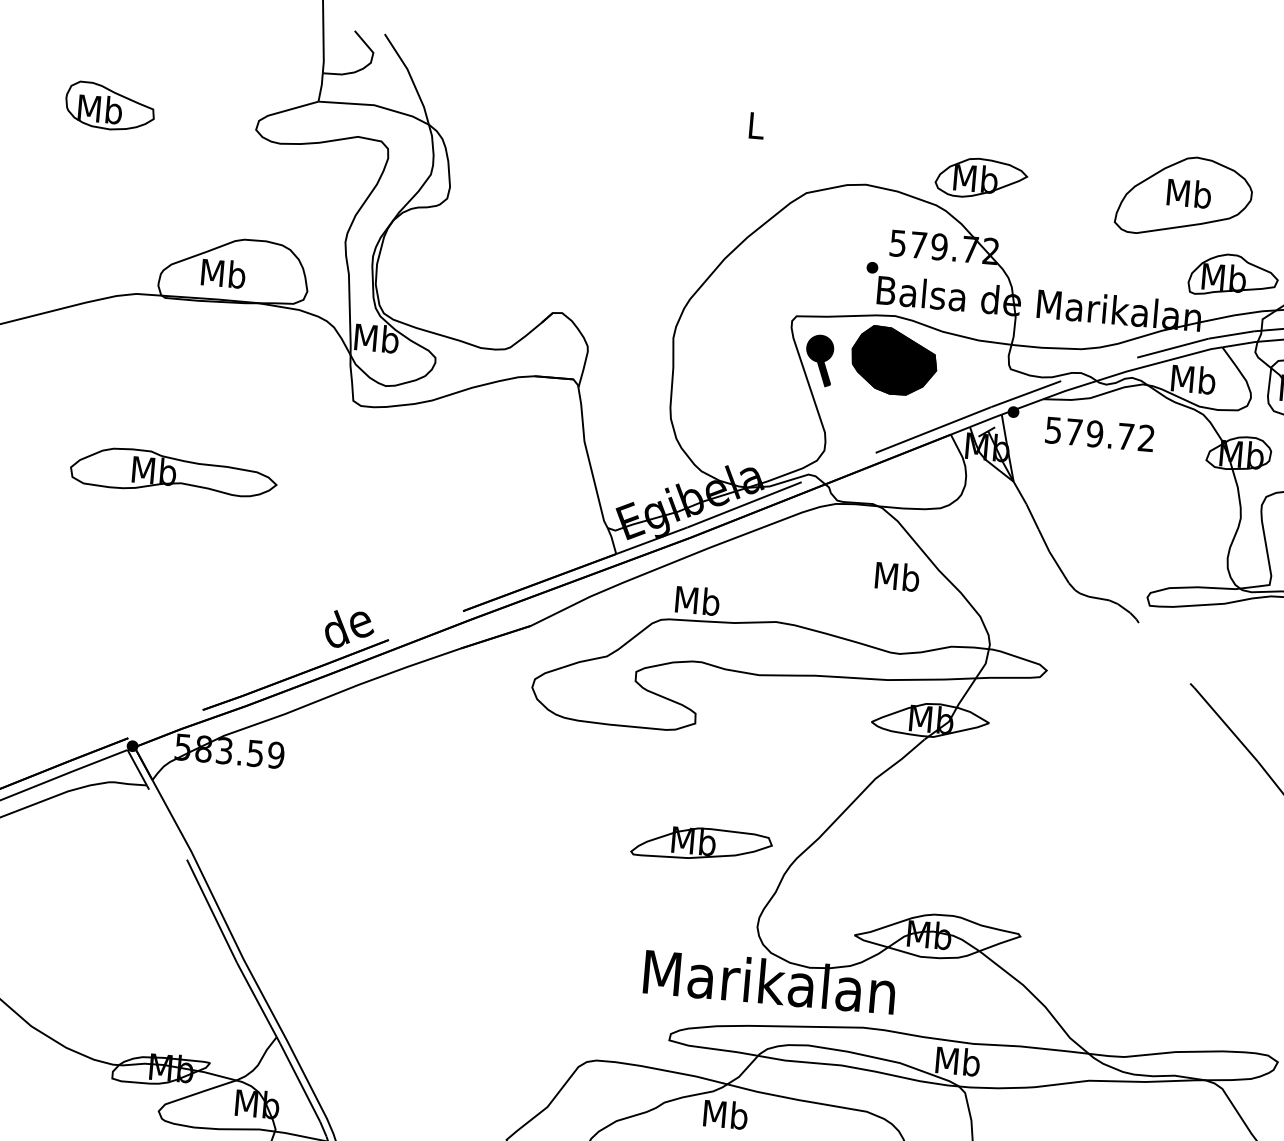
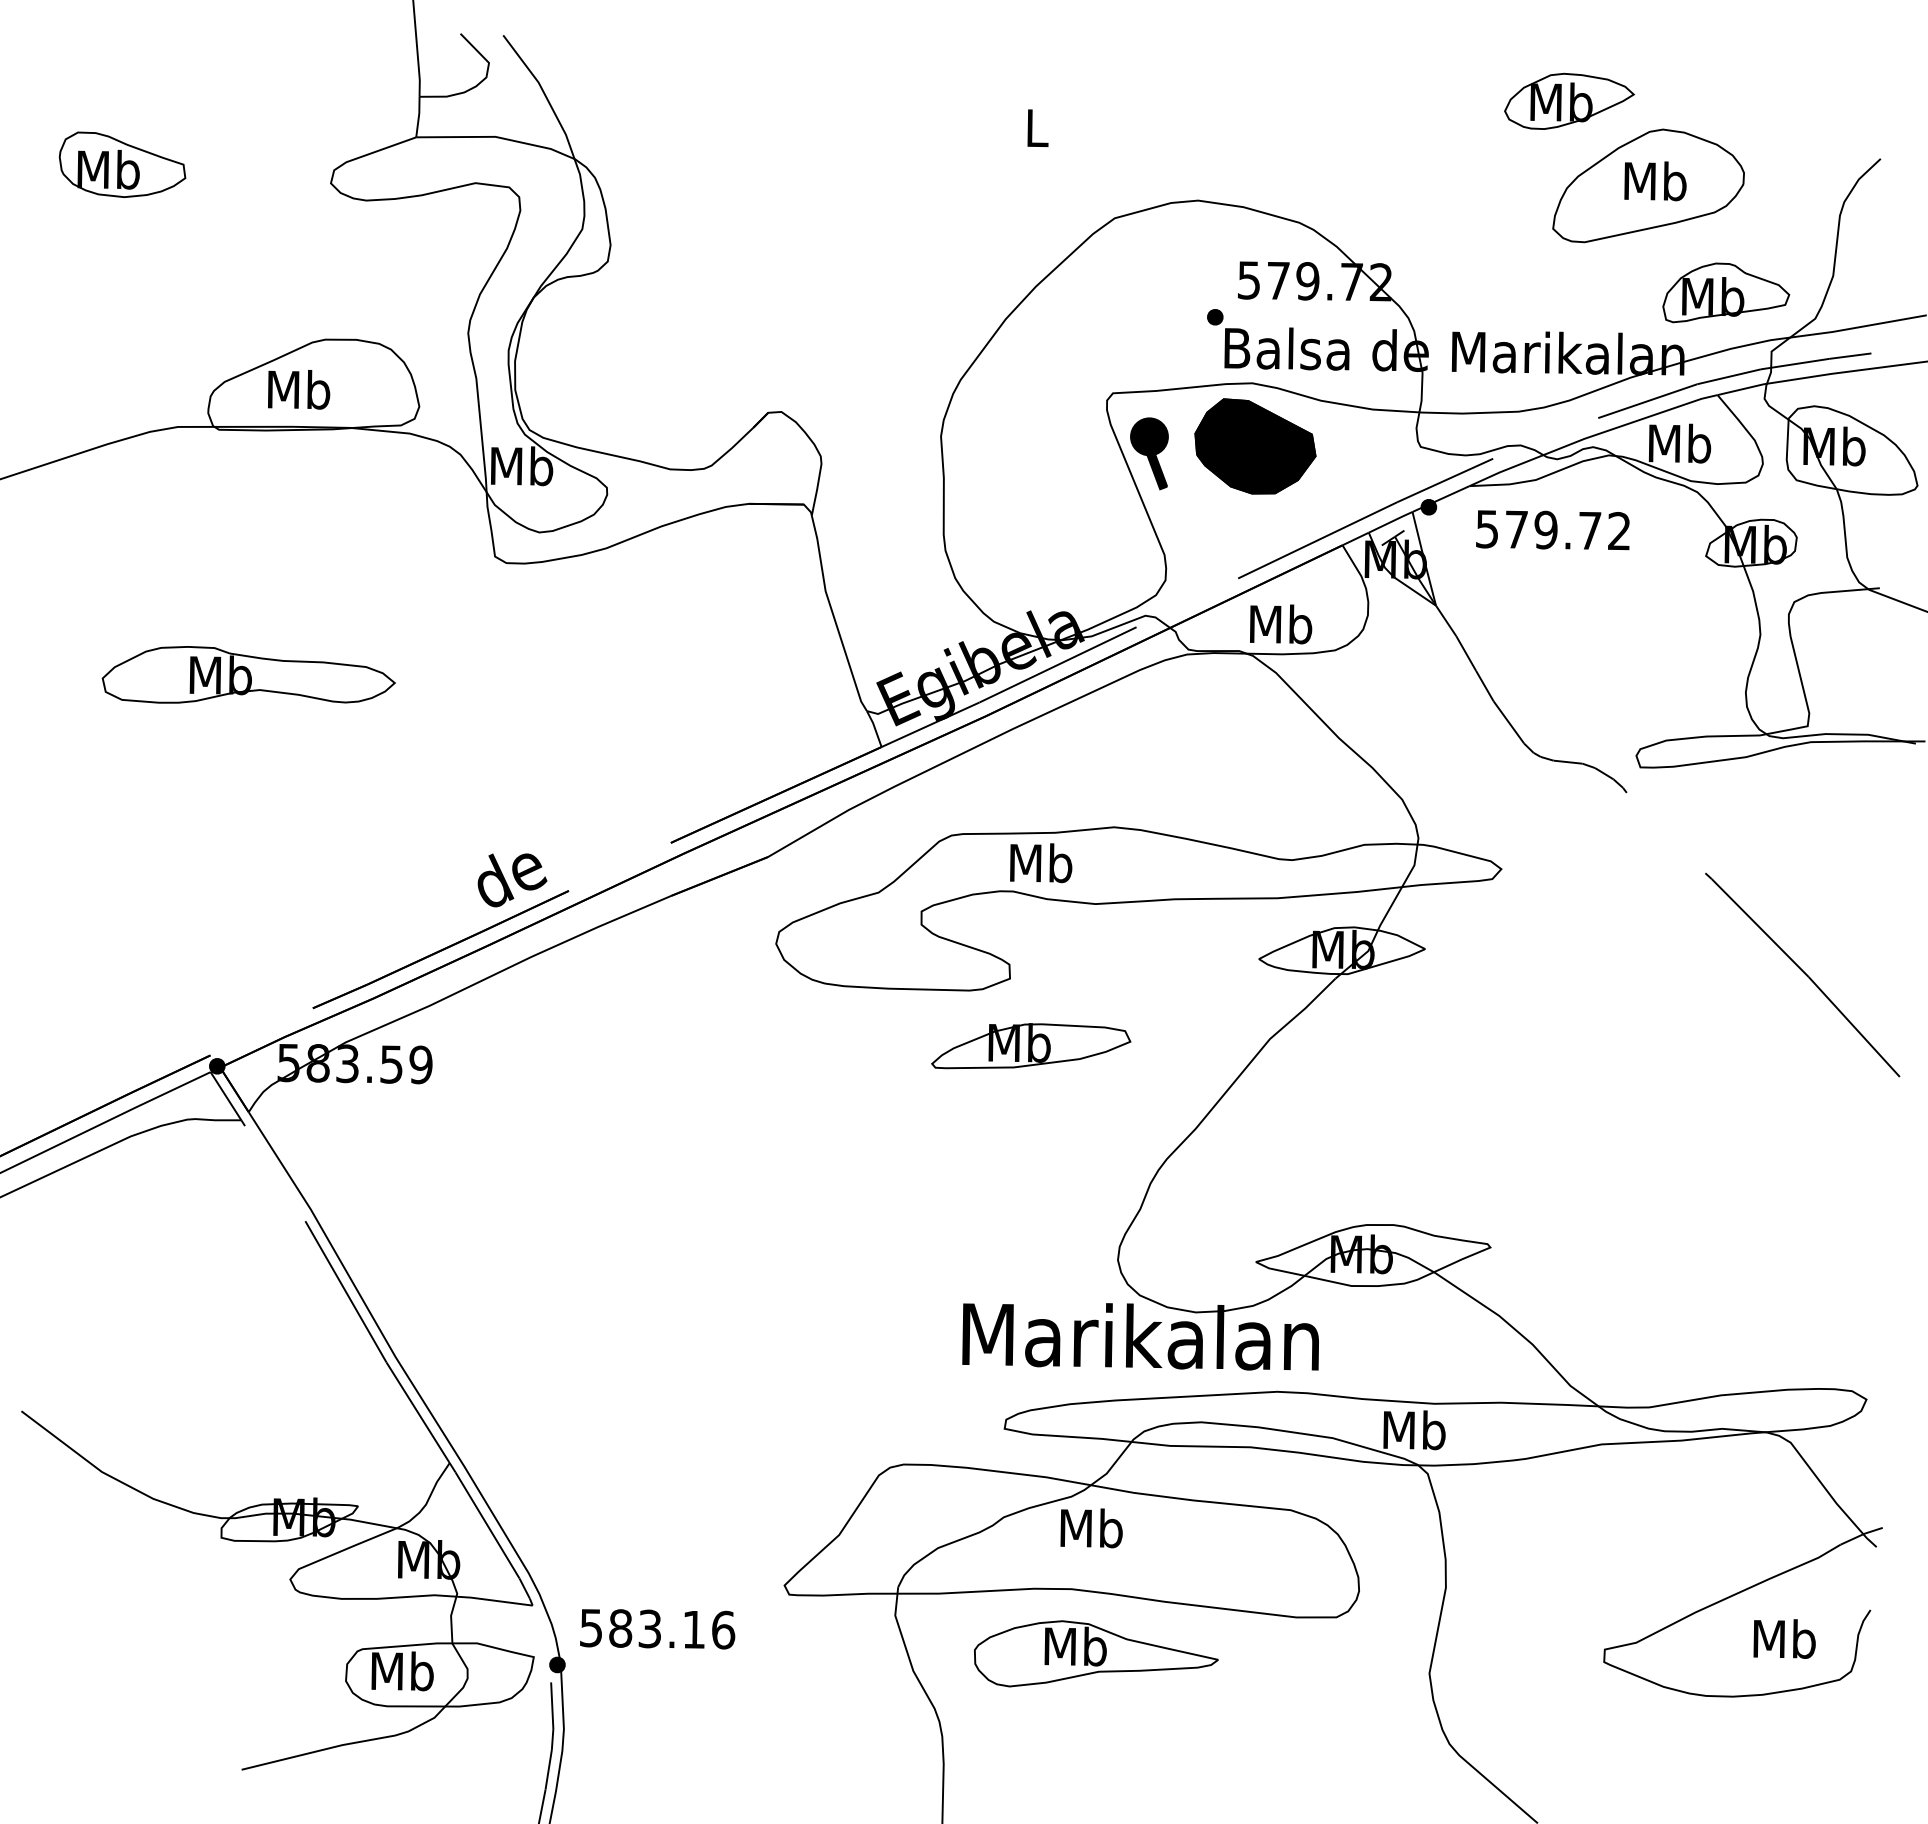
part: (981, 177) -> (1569, 100), moved
text: (897, 576) -> (1281, 624), moved
text: (697, 601) -> (1041, 863), moved
part: (702, 844) -> (1031, 1046), moved

